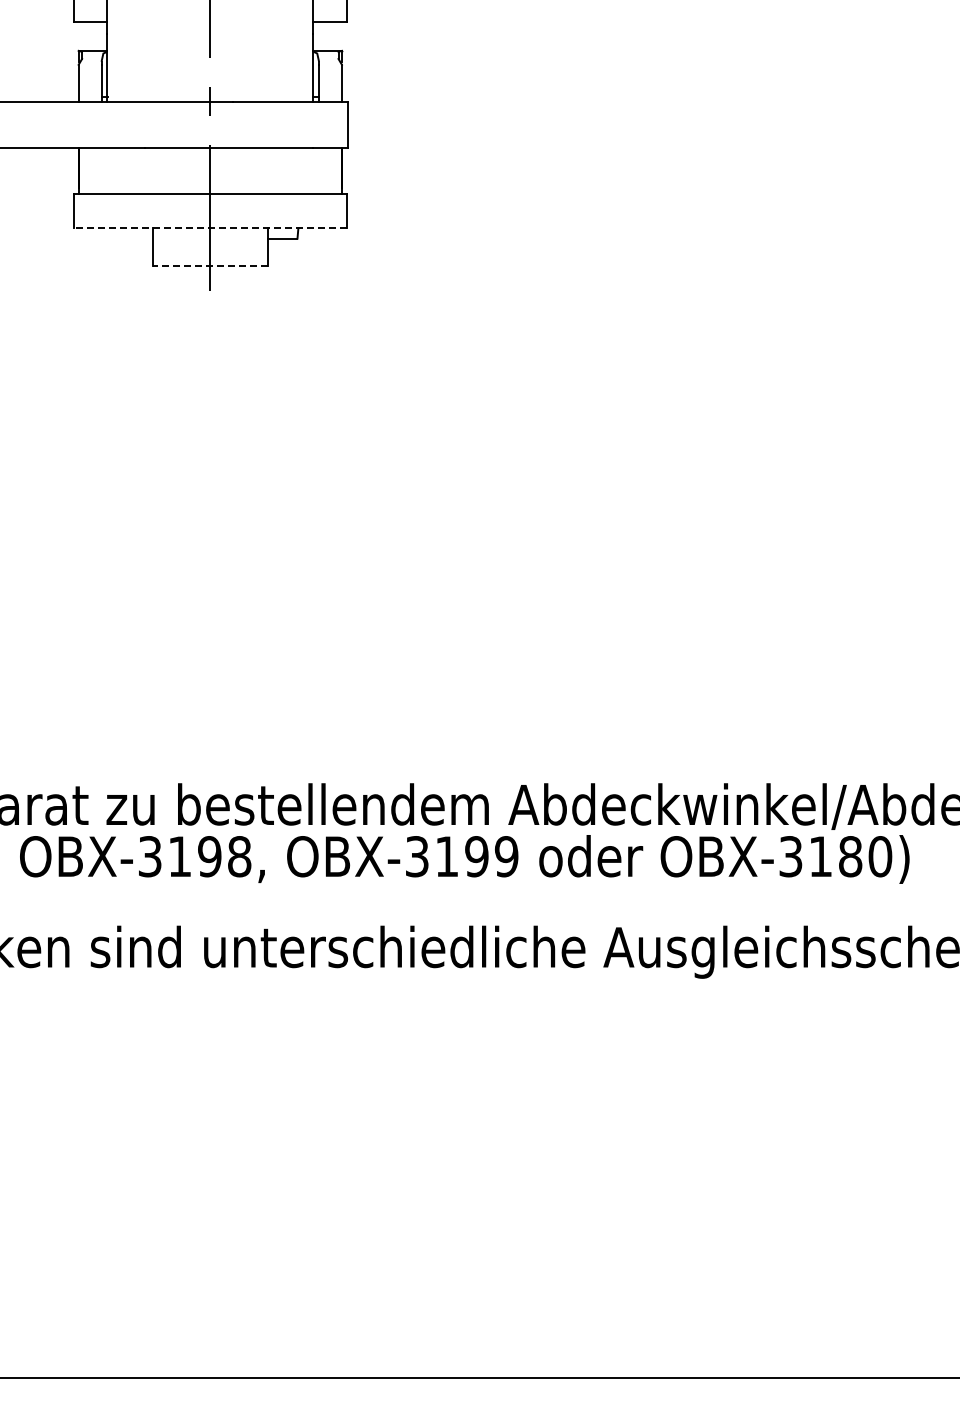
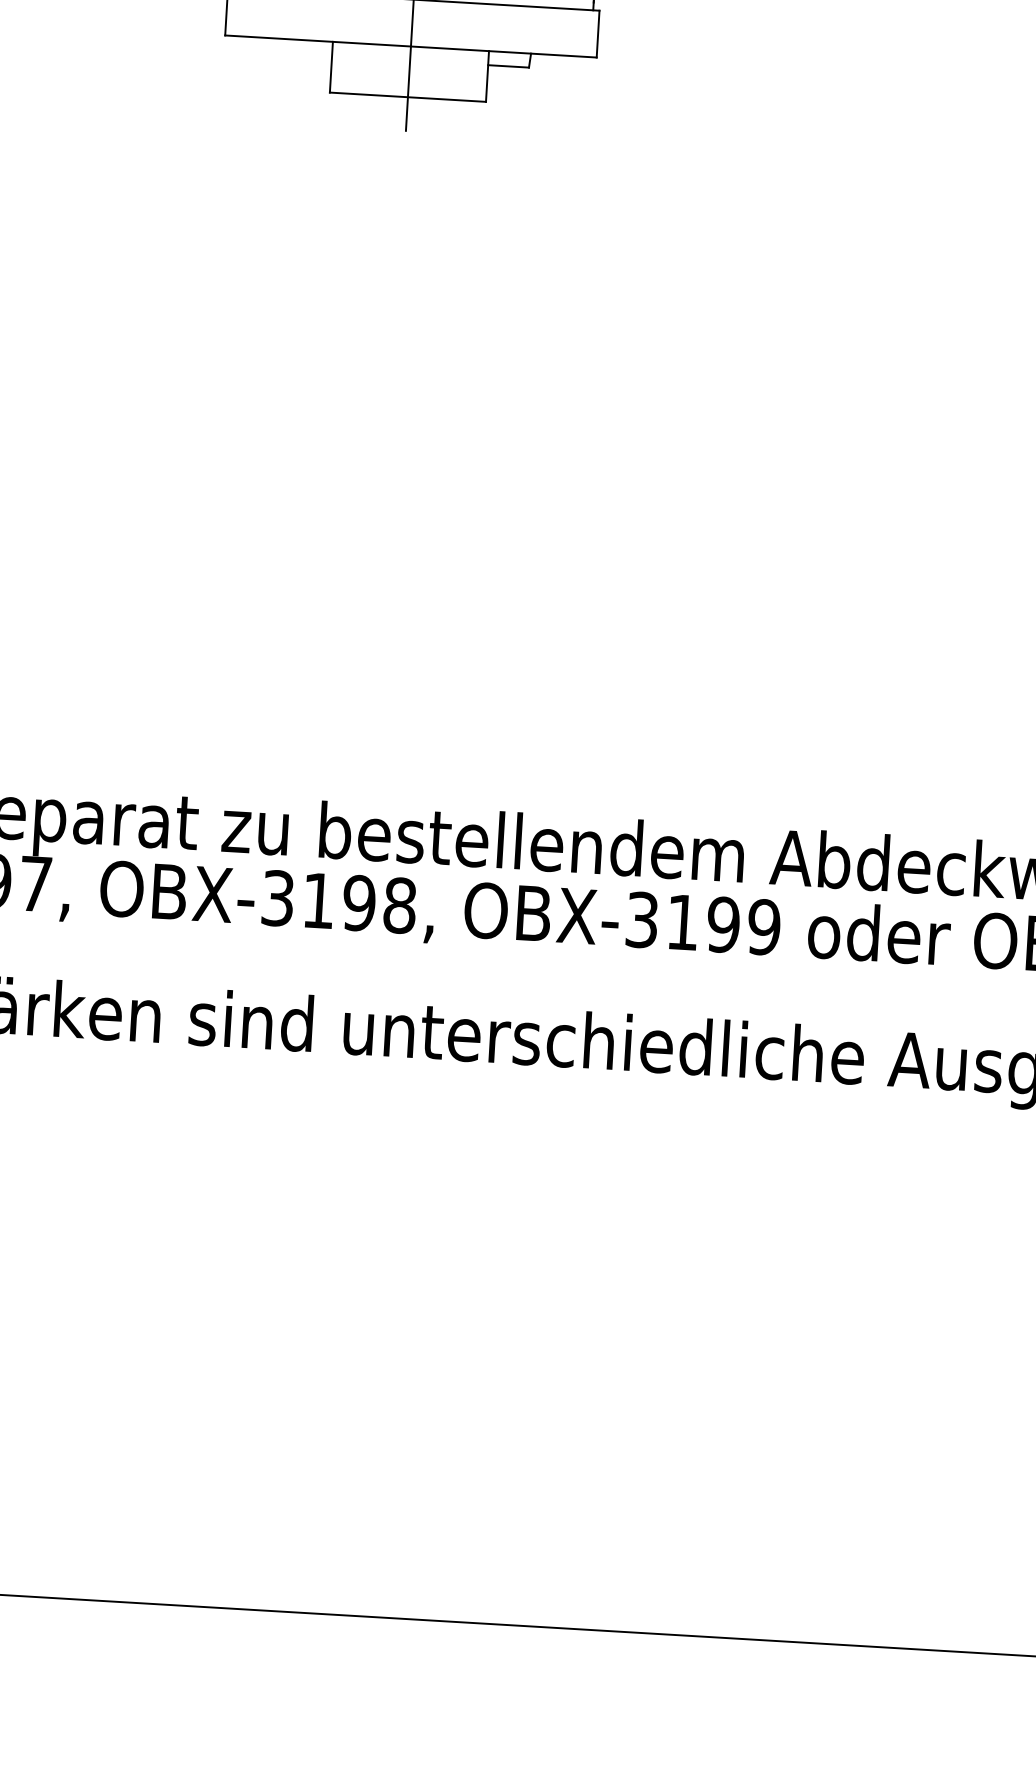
line: (209, 228) -> (409, 46), dashed -> solid
line: (209, 265) -> (406, 97), dashed -> solid

